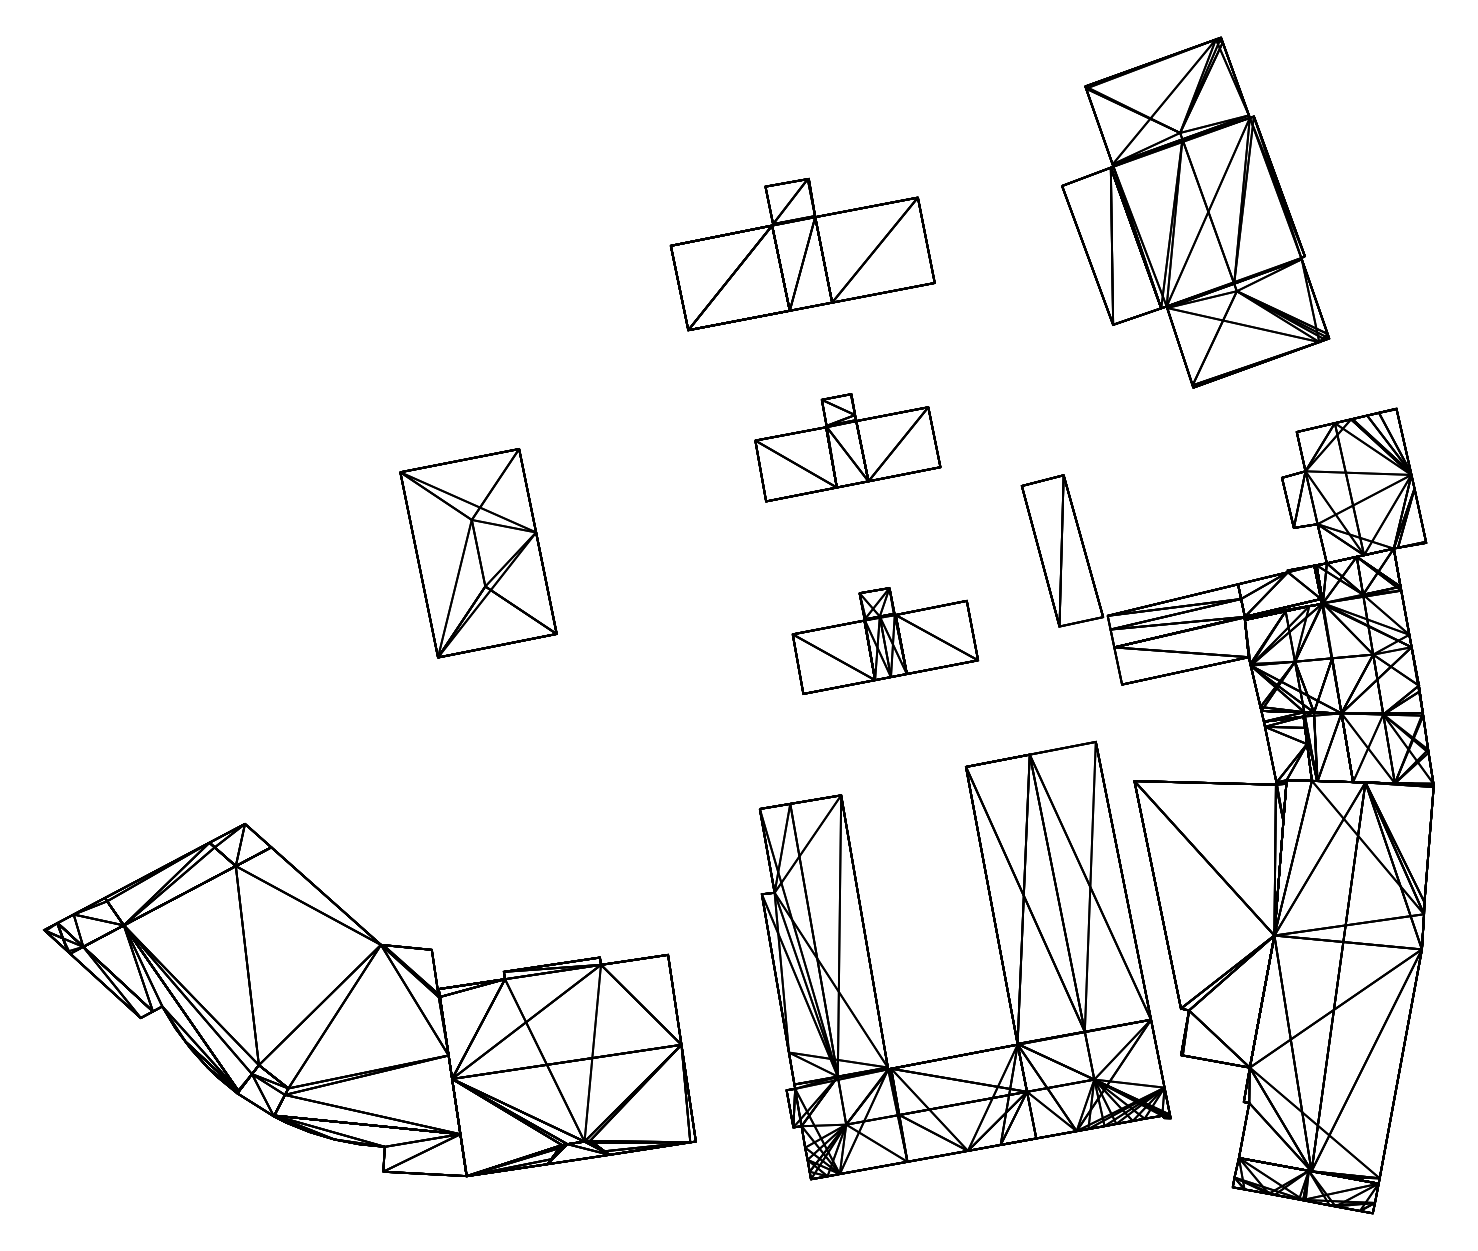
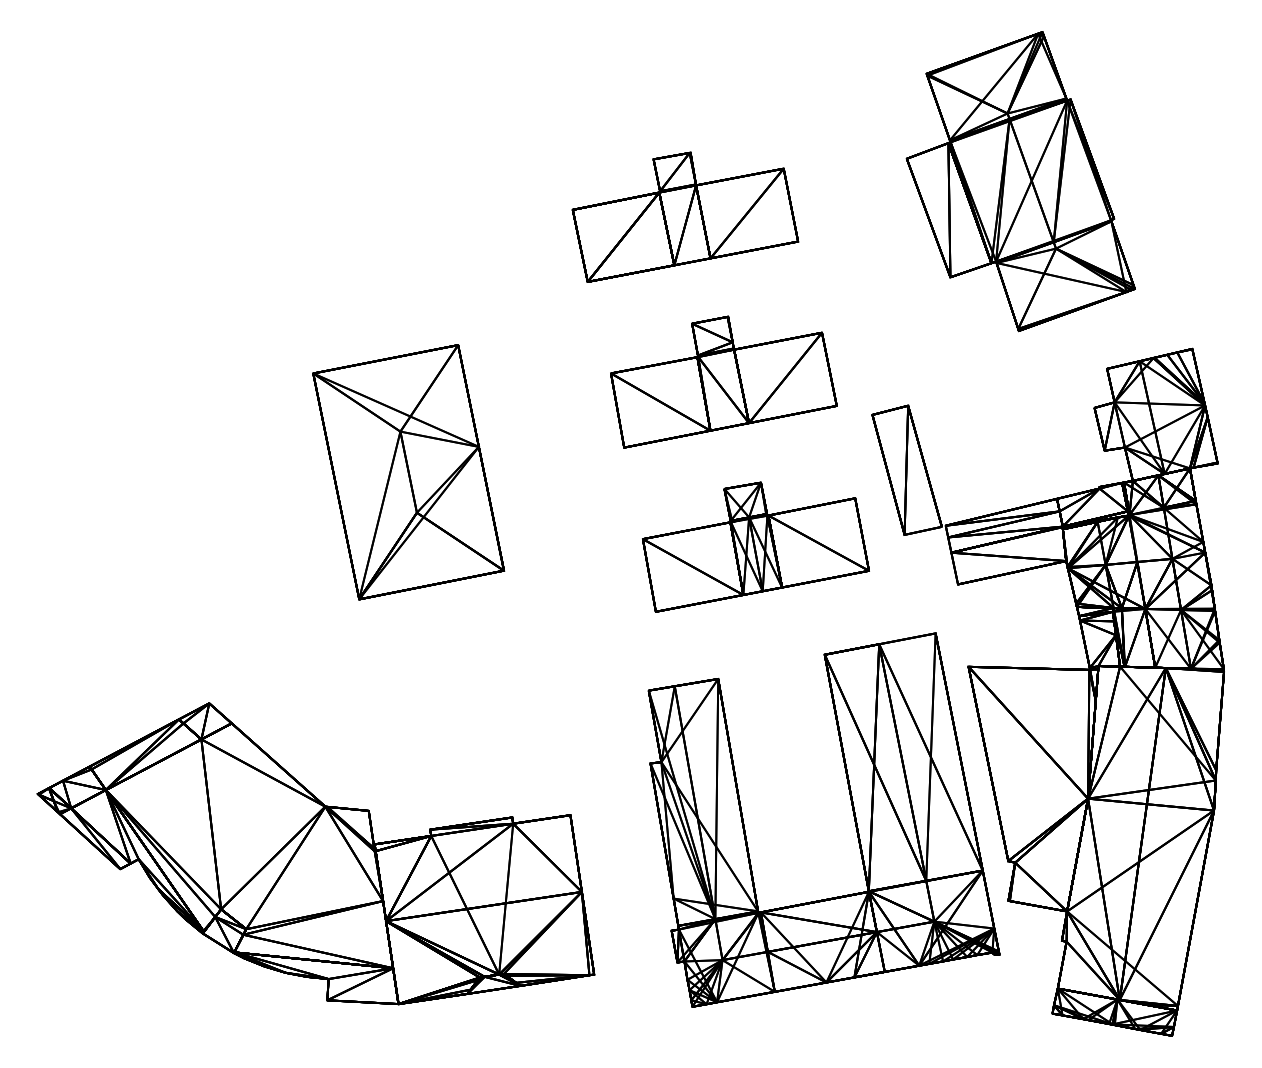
part: (847, 447) -> (723, 382), size x1.43
part: (478, 553) -> (408, 472), size x1.43
part: (885, 640) -> (756, 546), size x1.43

